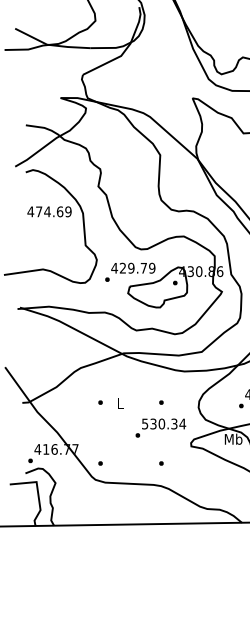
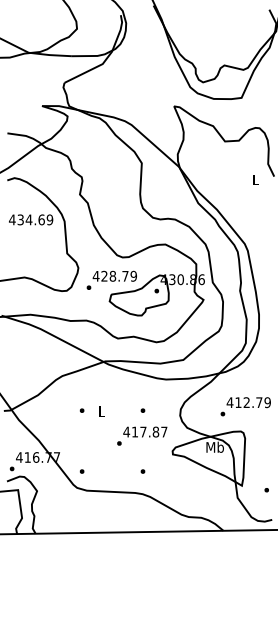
text: (38, 211) -> (20, 219), 474.69 -> 434.69
text: (130, 268) -> (112, 276), 429.79 -> 428.79
text: (163, 423) -> (145, 431), 530.34 -> 417.87

